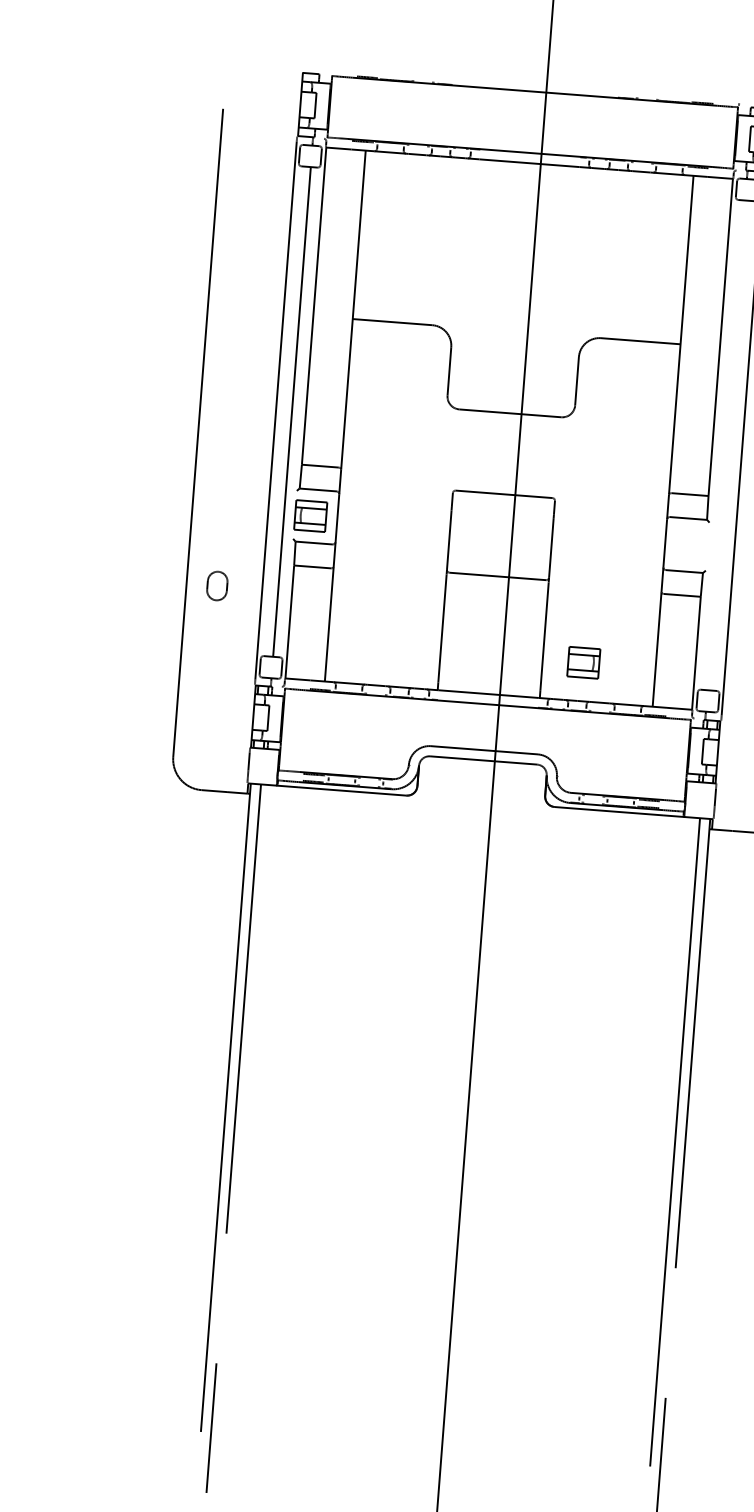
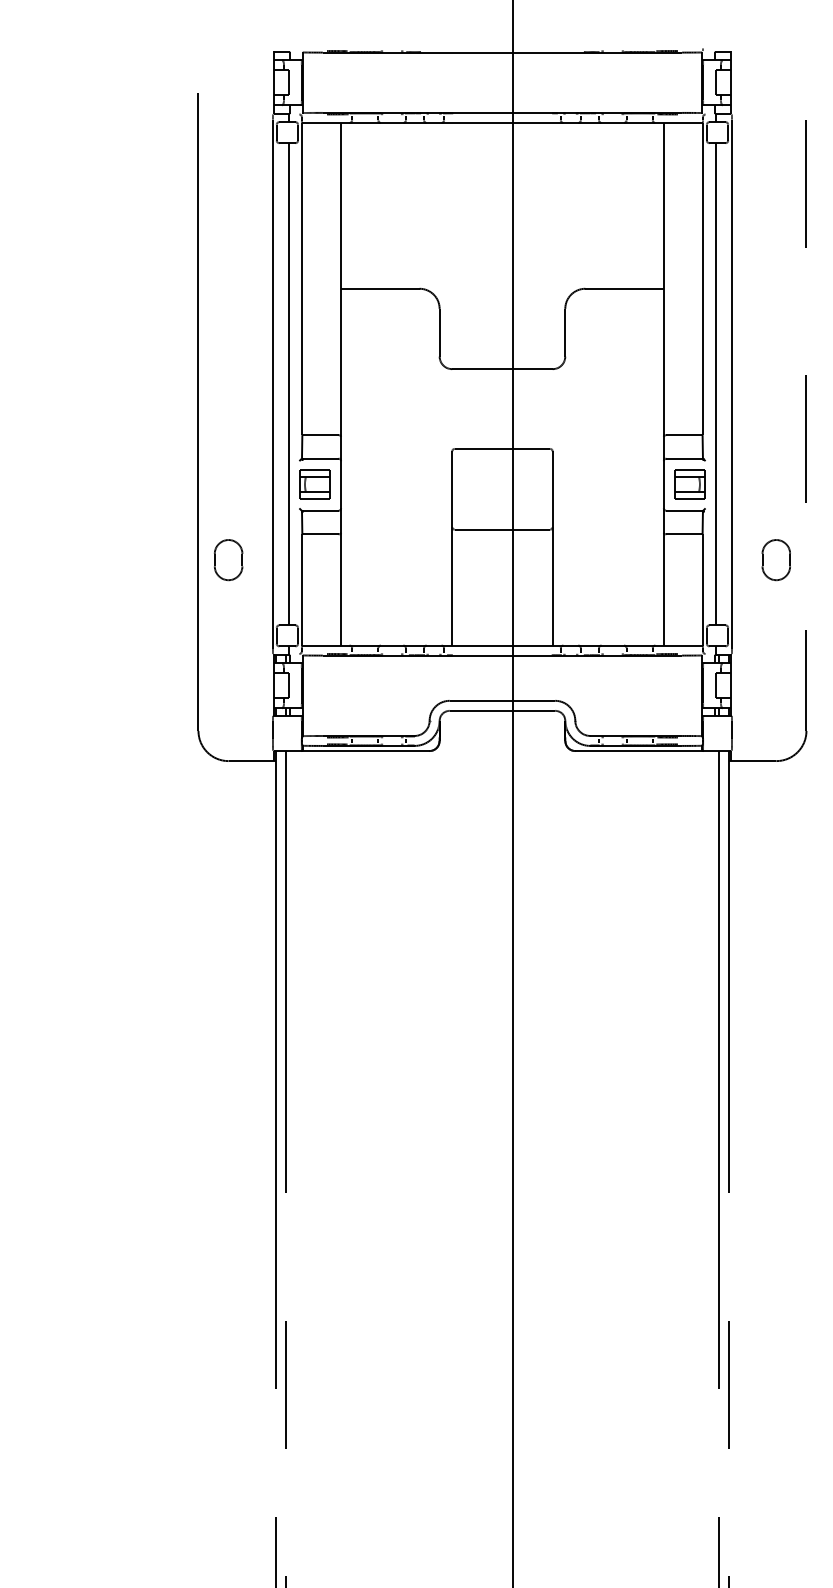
line: (726, 445) -> (716, 384), added
part: (217, 586) -> (228, 560), size x1.43
part: (583, 662) -> (689, 484), moved

